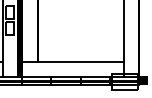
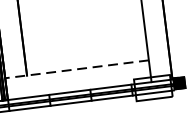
line: (72, 61) -> (76, 68), solid -> dashed

